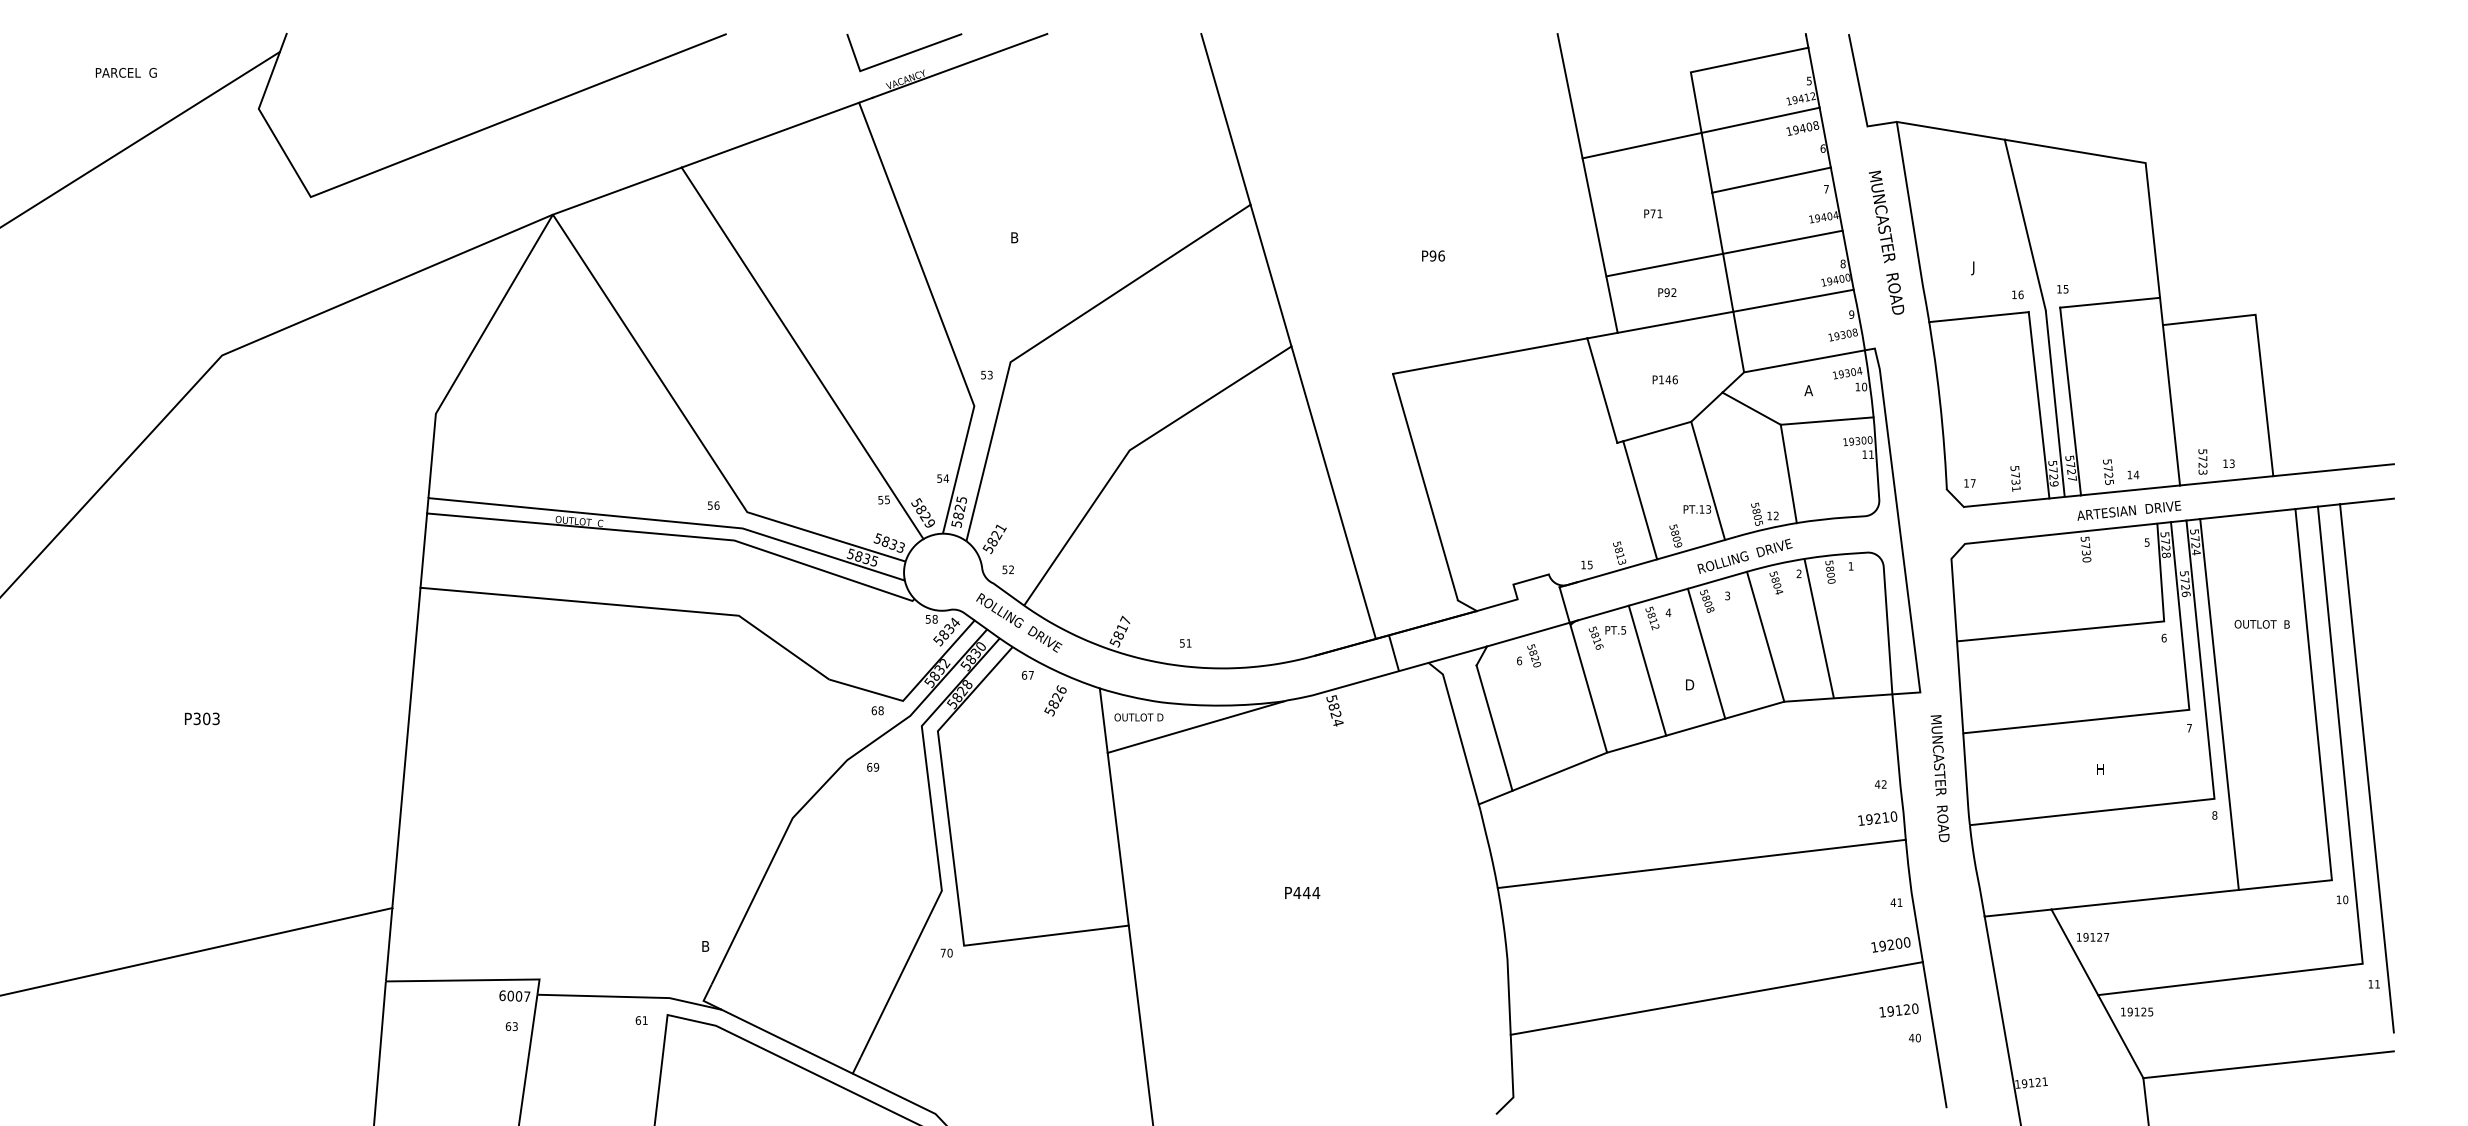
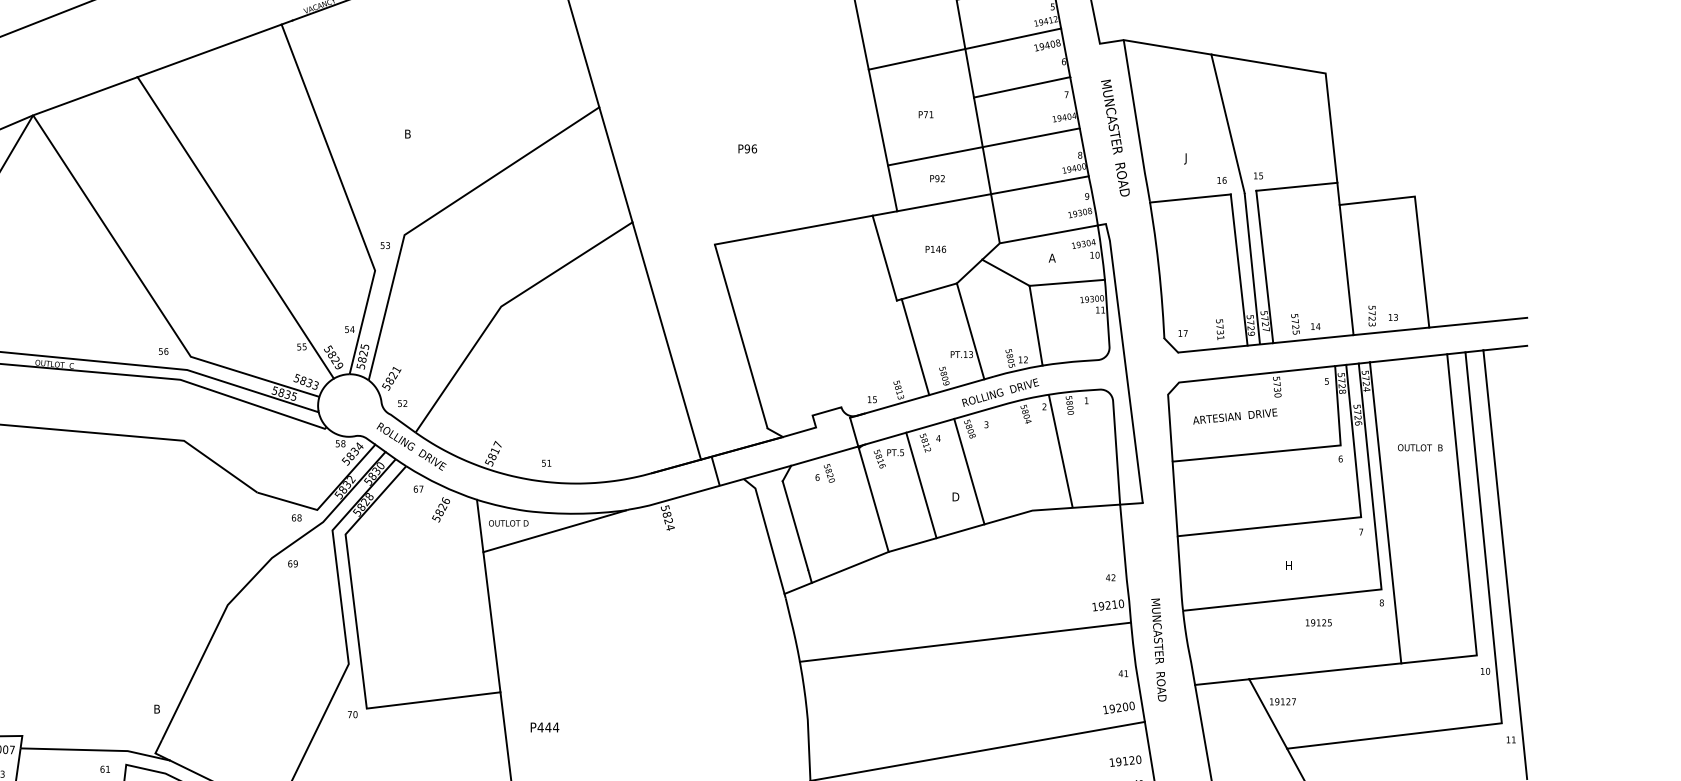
text: (2129, 510) -> (1235, 416), moved
line: (1765, 636) -> (1017, 457), removed
text: (1939, 778) -> (1158, 650), moved
text: (1302, 892) -> (544, 727), moved
text: (2137, 1011) -> (1319, 622), moved

